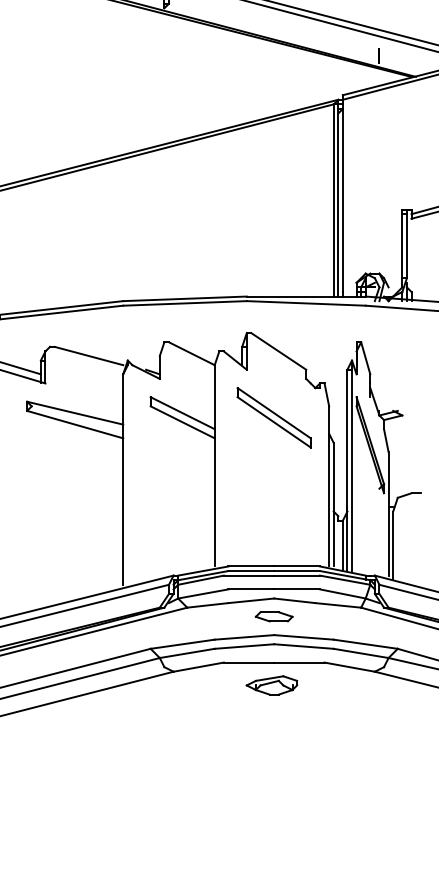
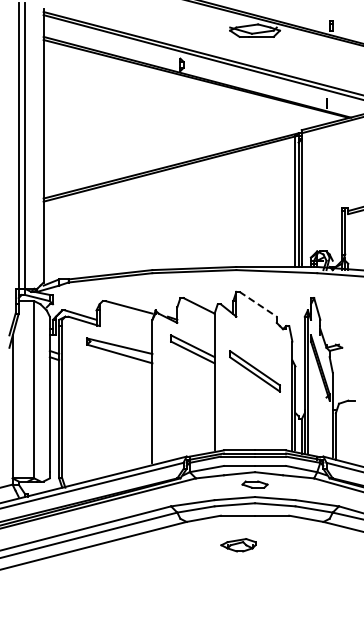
line: (279, 351) -> (258, 304), solid -> dashed
part: (273, 417) -> (254, 371), moved
part: (271, 685) -> (238, 545), moved

